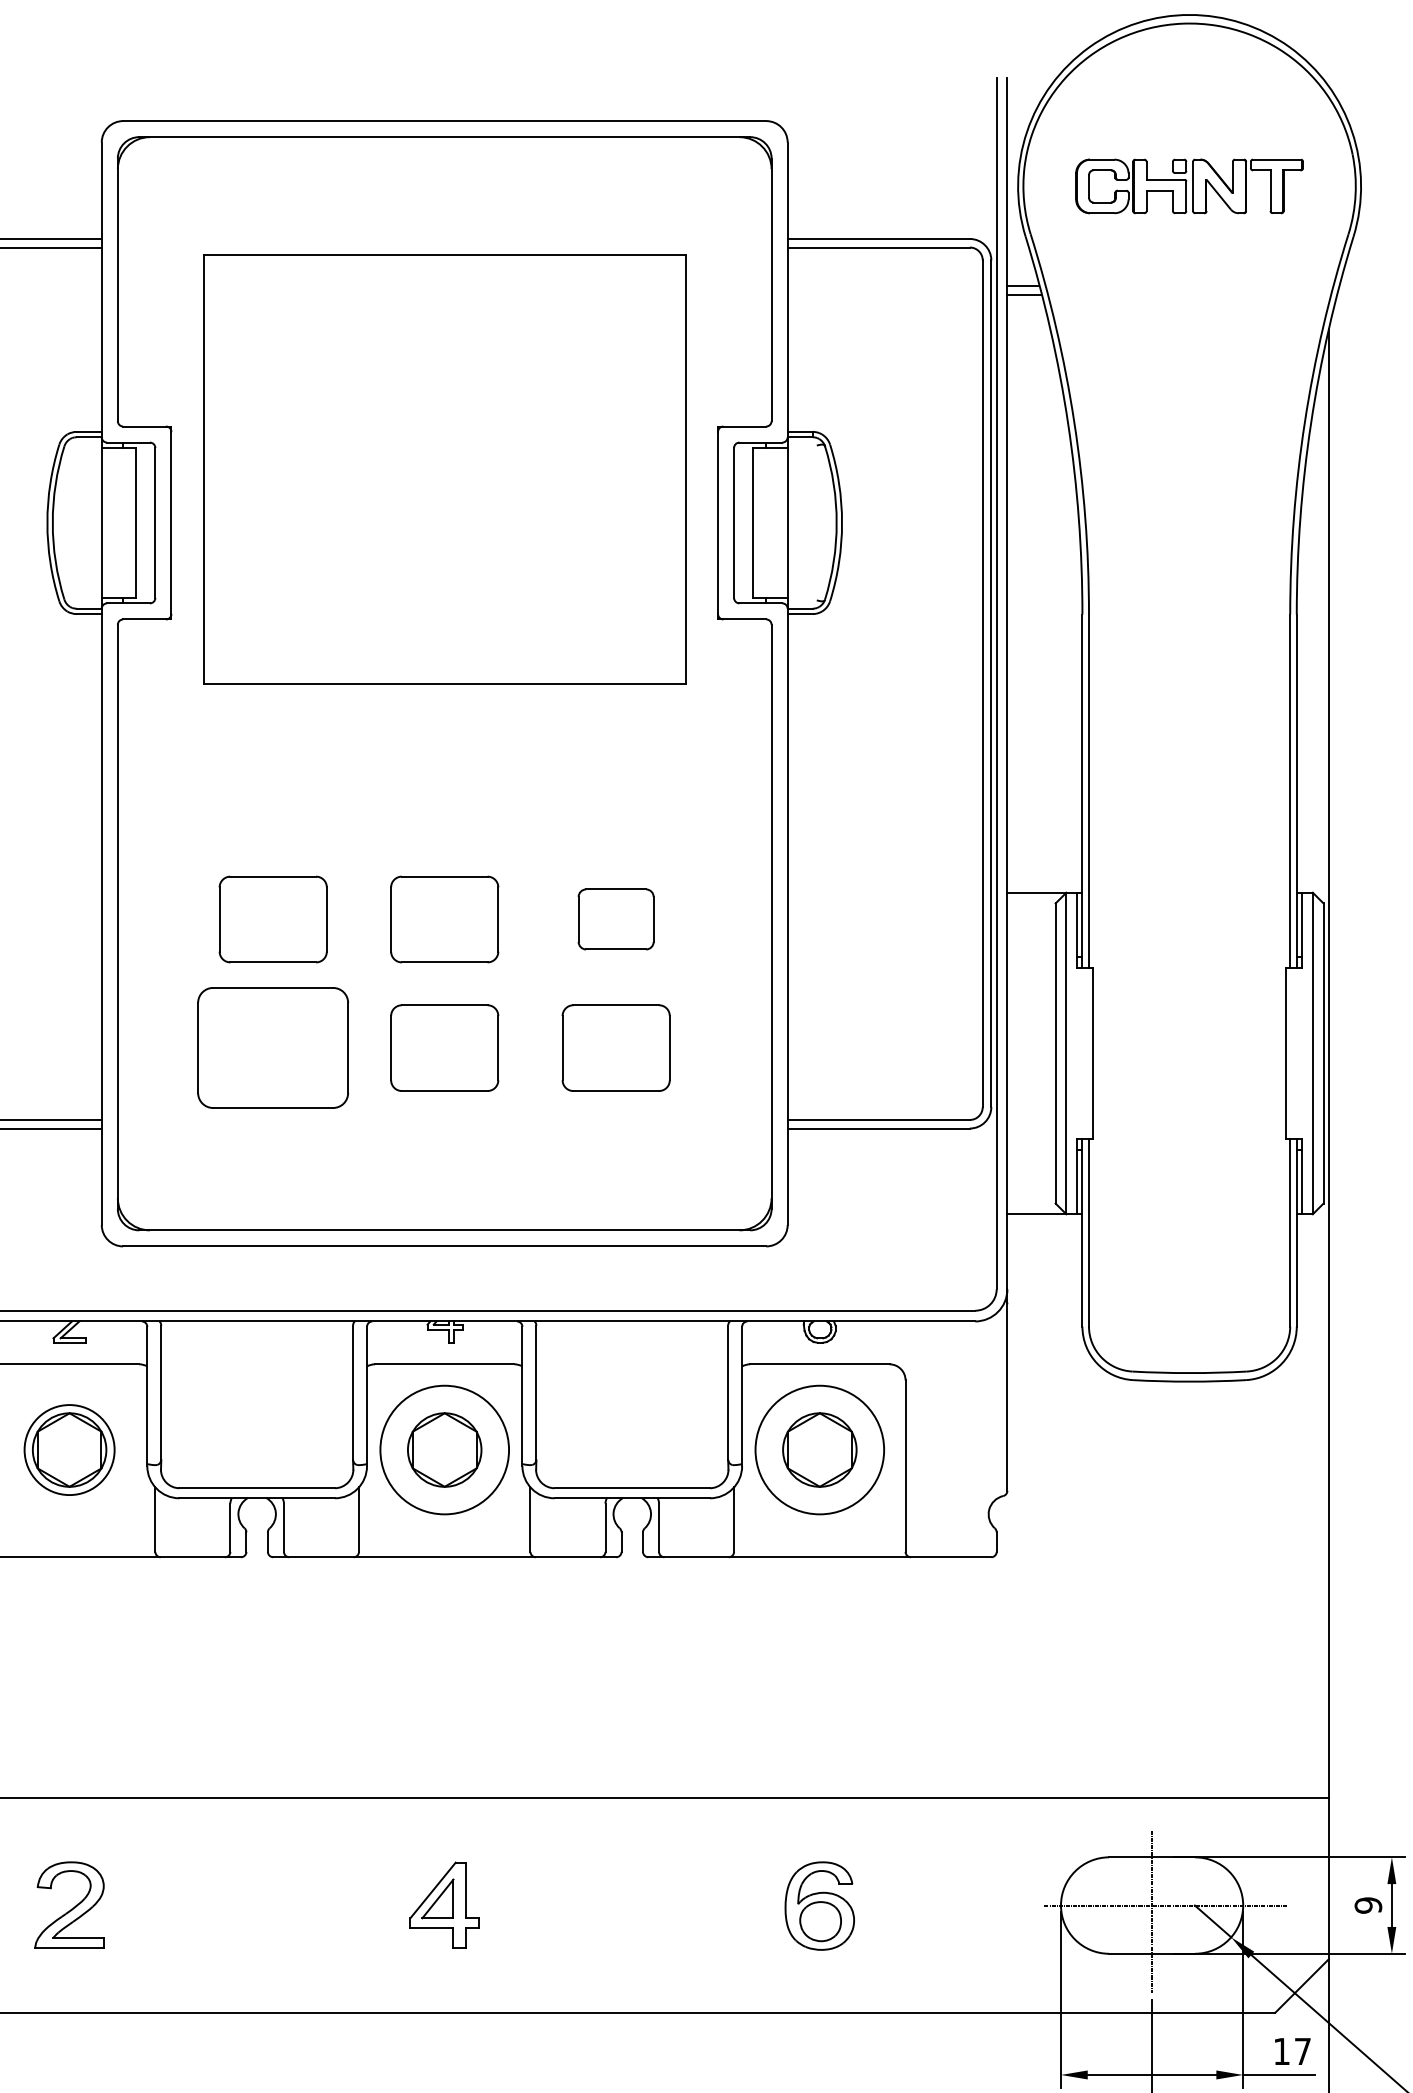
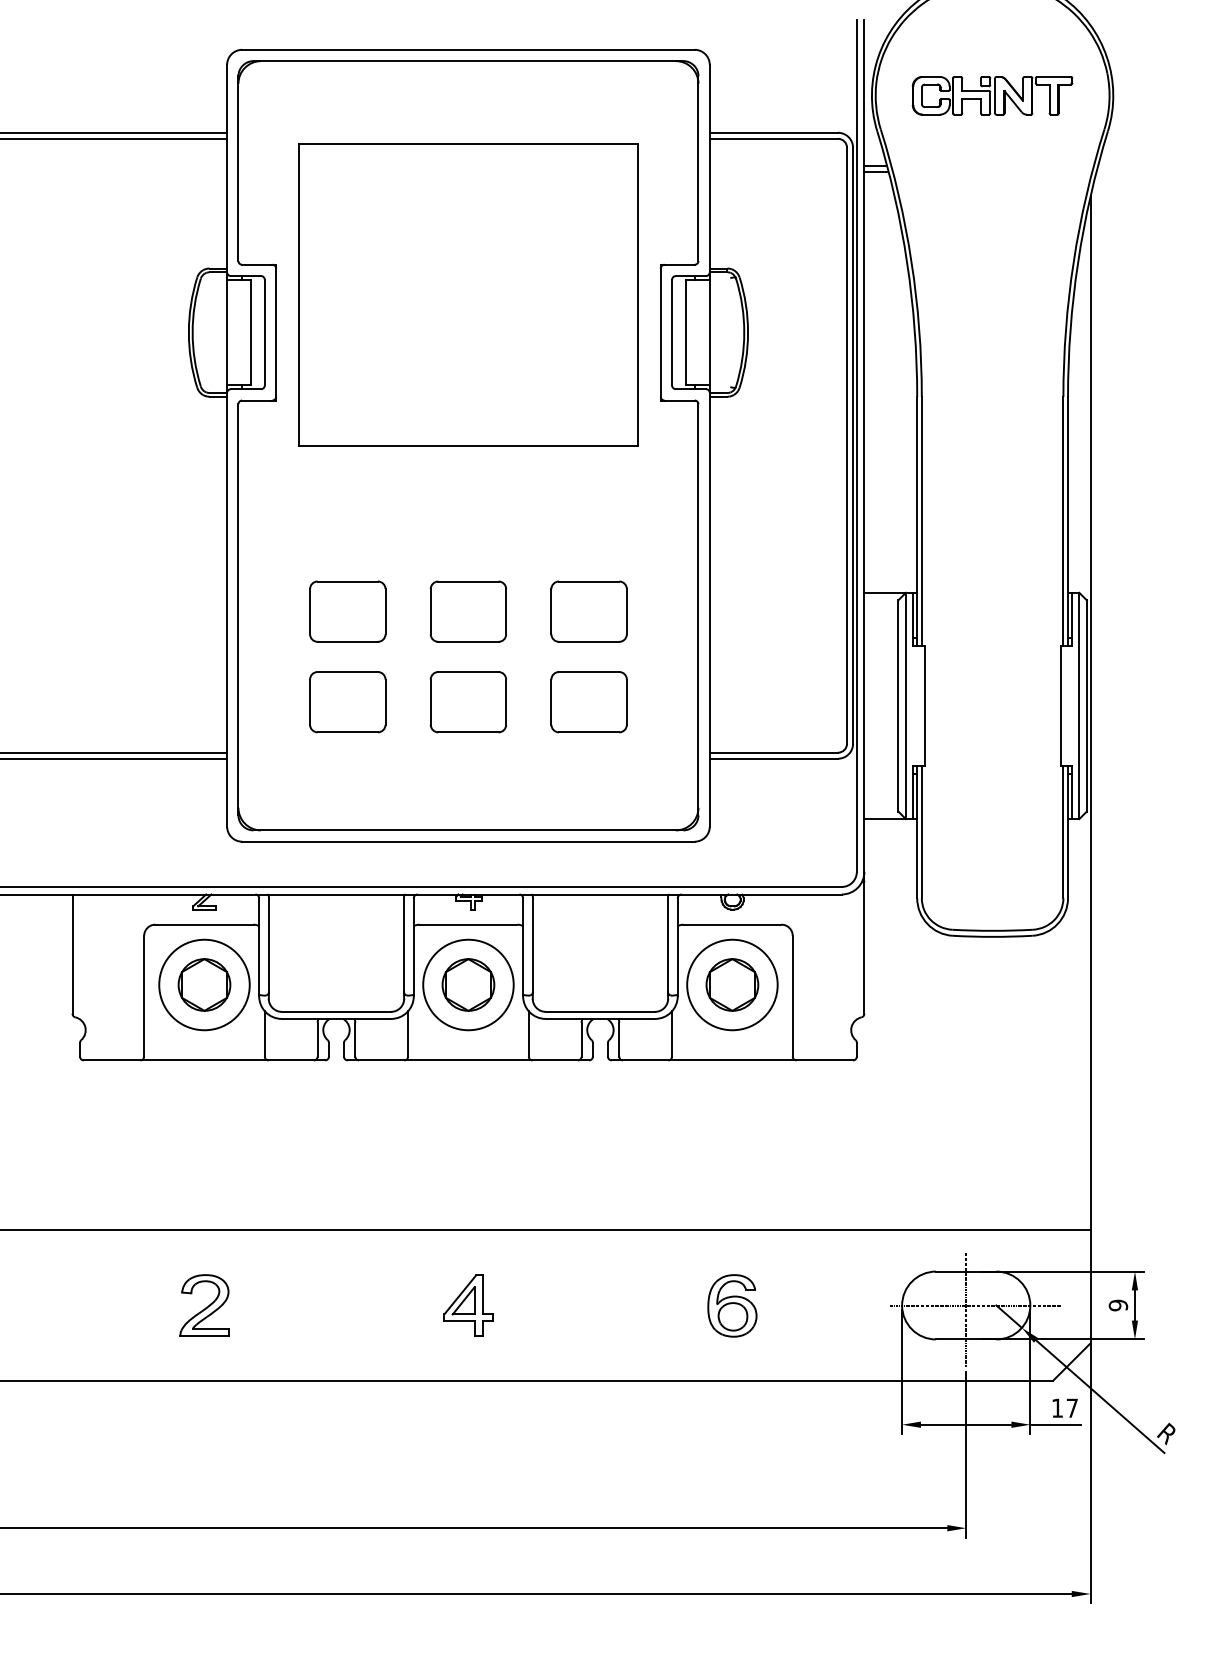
part: (615, 919) -> (588, 611), size x1.43
part: (272, 1048) -> (347, 702), size x0.71
circle: (69, 1449) -> (204, 984), size x1.43

